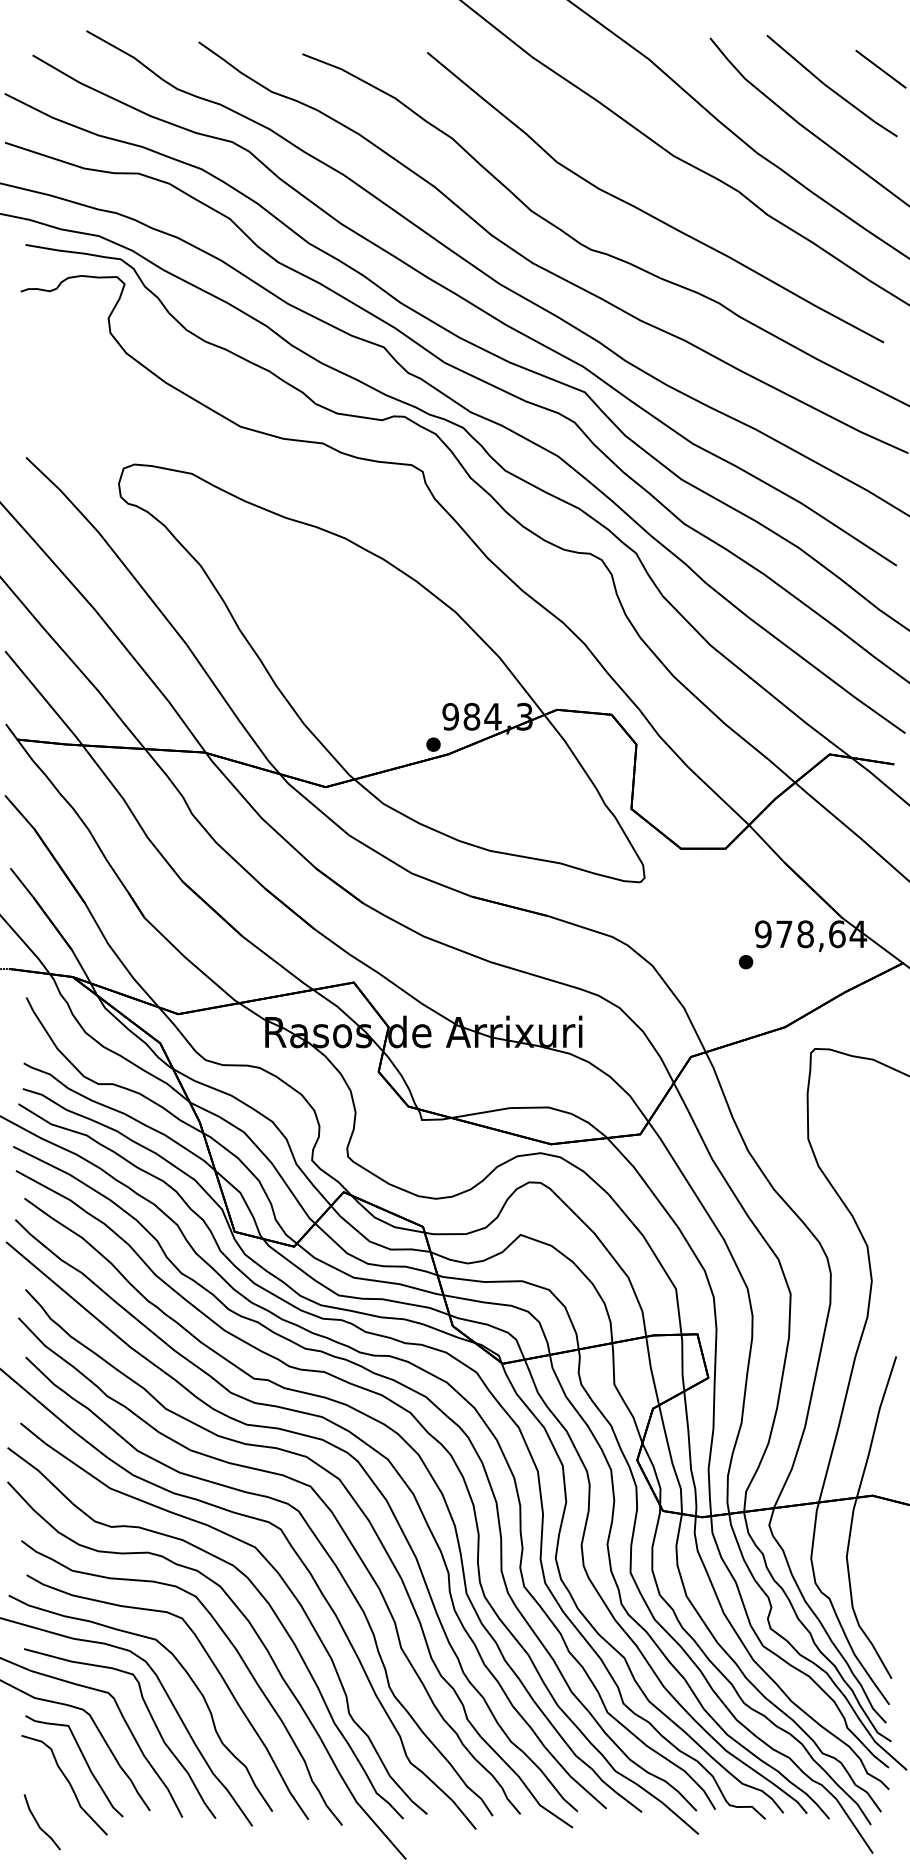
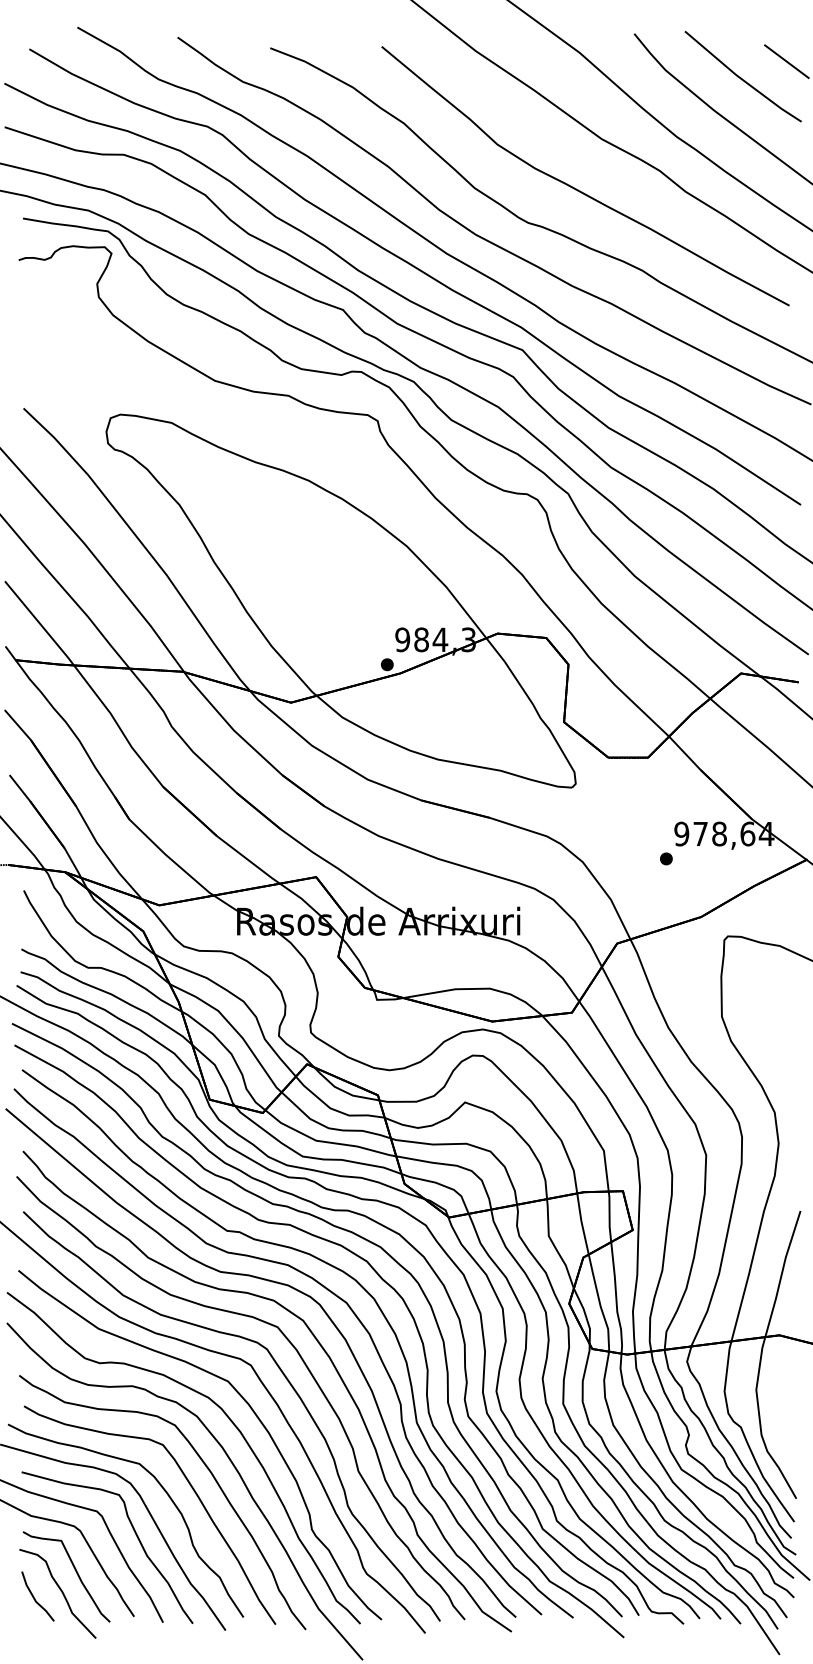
line: (39, 1824) -> (35, 1598), moved

